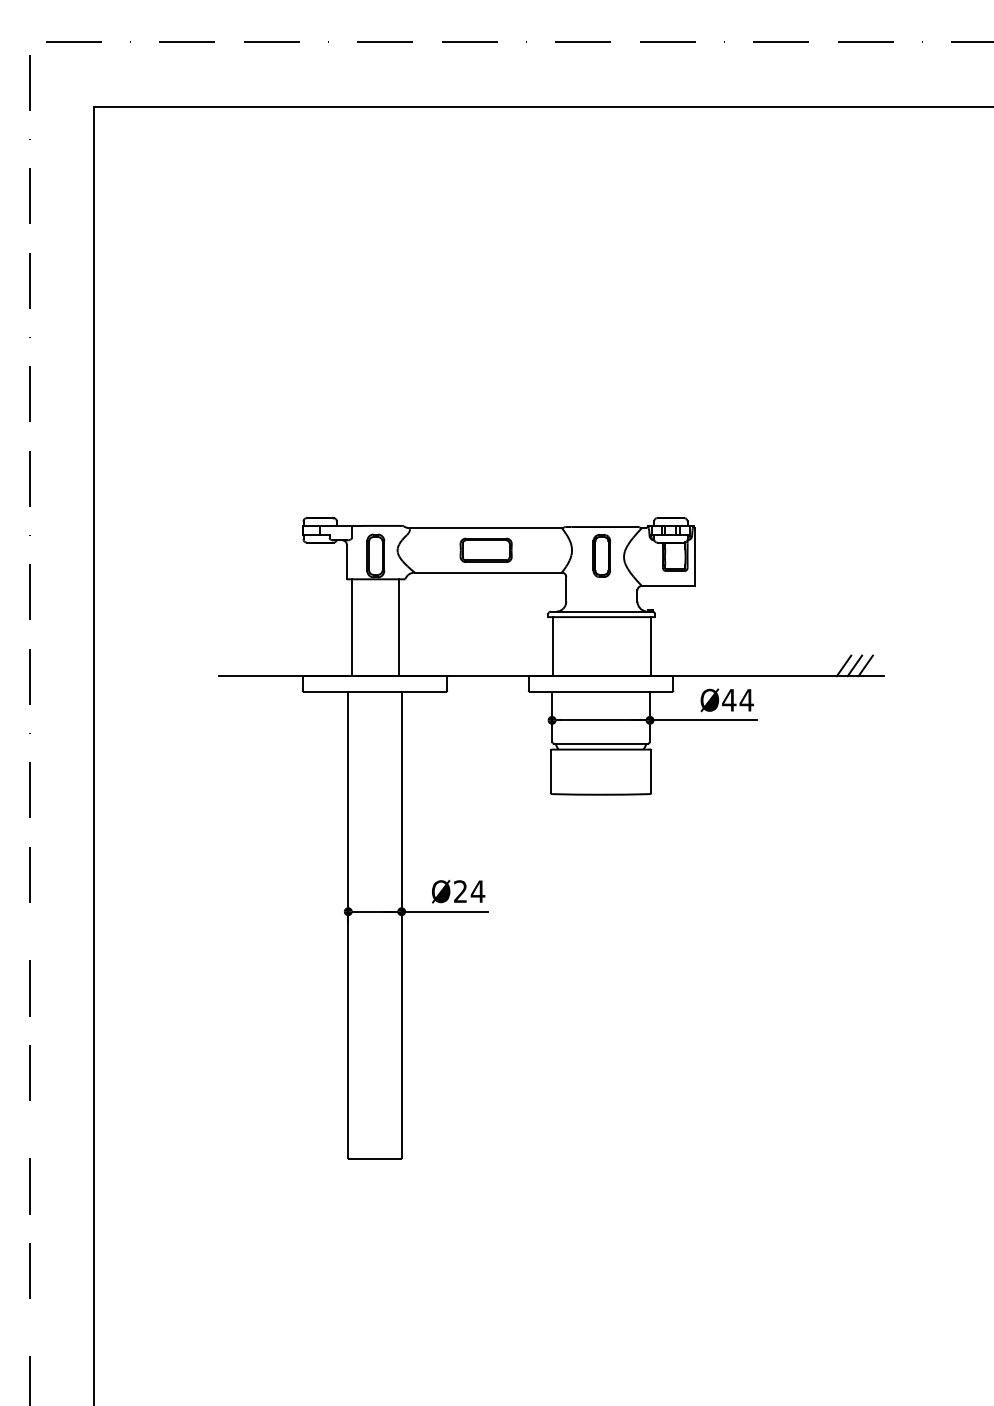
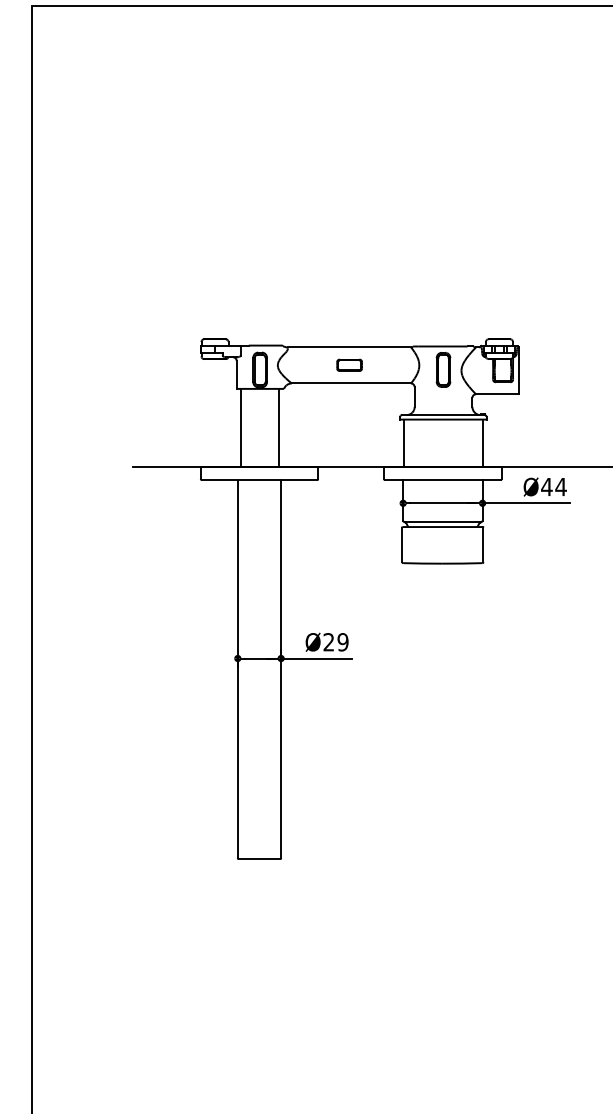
part: (485, 549) -> (349, 364), size x0.6
text: (477, 891) -> (342, 642), Ø24 -> Ø29

